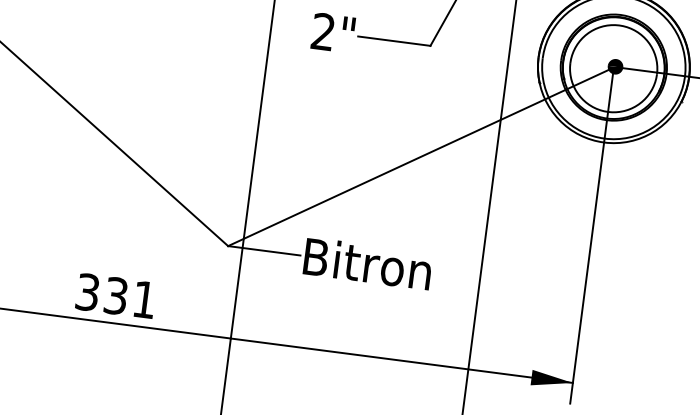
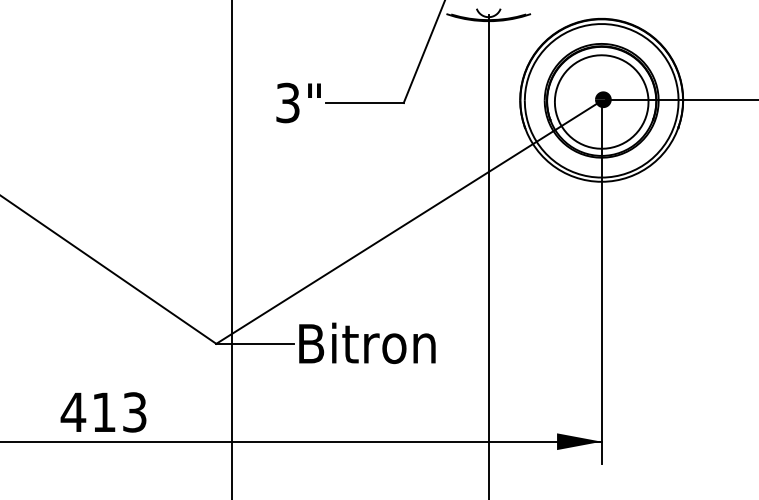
text: (322, 32) -> (287, 103), 2" -> 3"
text: (115, 296) -> (103, 412), 331 -> 413

